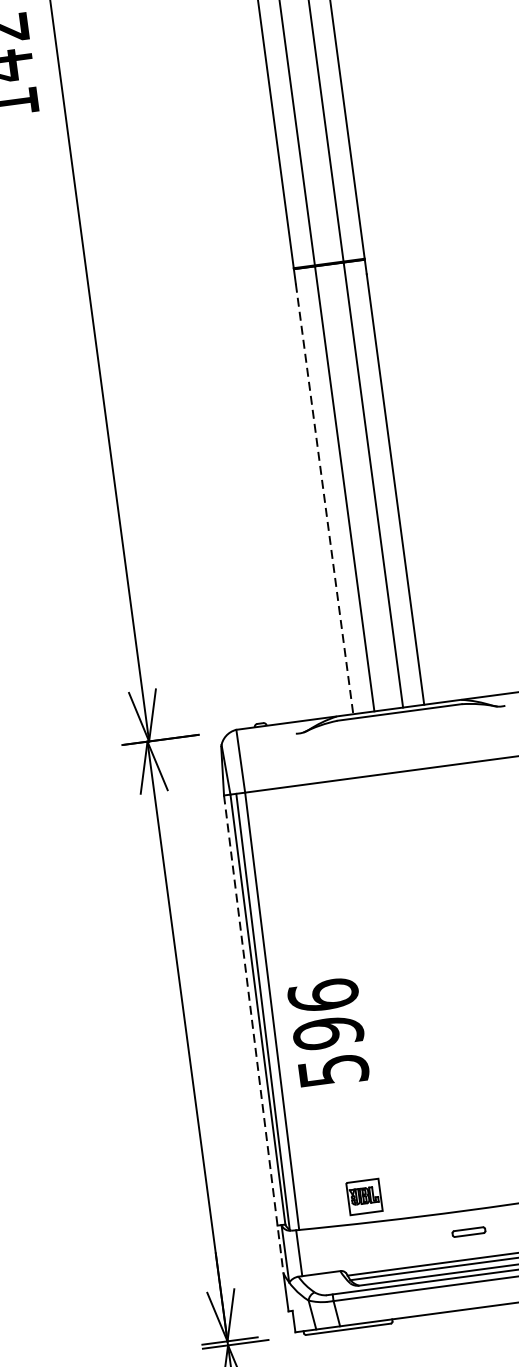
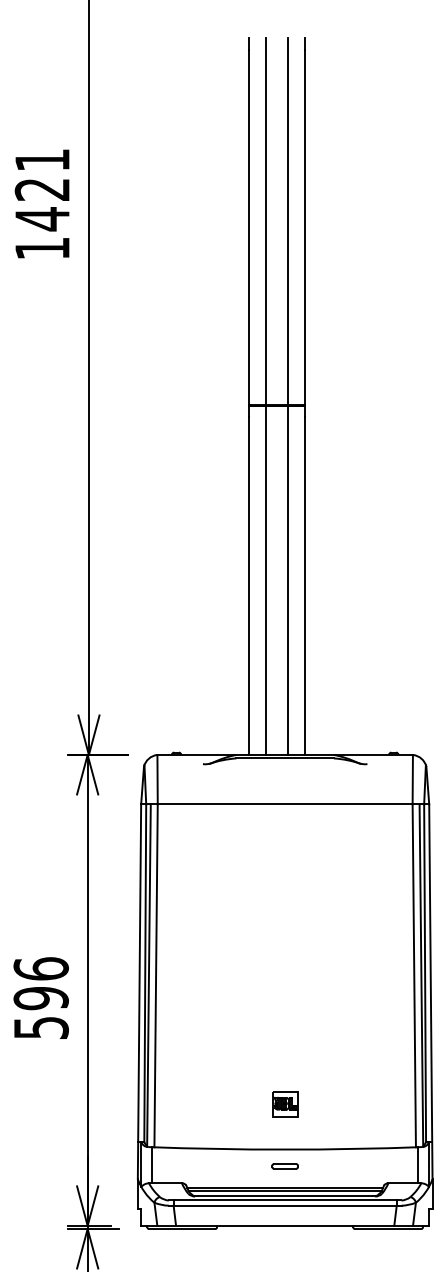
line: (324, 498) -> (249, 585), dashed -> solid
text: (327, 1032) -> (40, 997), moved
line: (253, 1035) -> (139, 992), dashed -> solid
part: (364, 1196) -> (285, 1104), moved

